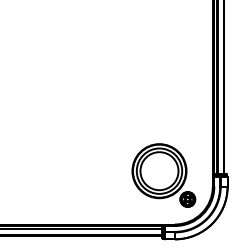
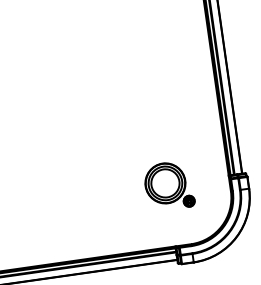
part: (163, 175) -> (168, 186), size x0.6

